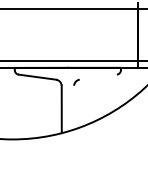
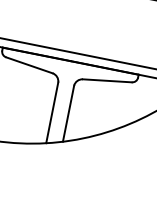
line: (97, 76) -> (106, 79), added
line: (74, 107) -> (69, 113), added

